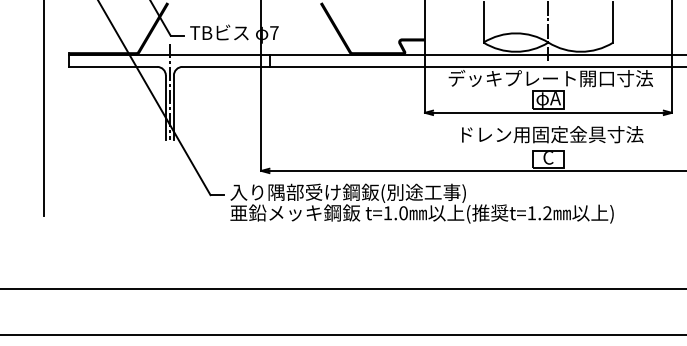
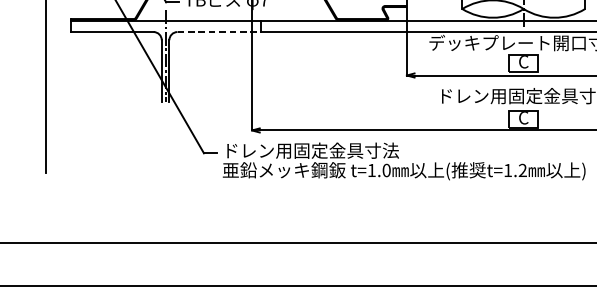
line: (226, 66) -> (219, 31), solid -> dashed
text: (548, 99) -> (523, 62), φA -> C
text: (347, 192) -> (333, 150), 入り隅部受け鋼鈑(別途工事) -> ドレン用固定金具寸法

